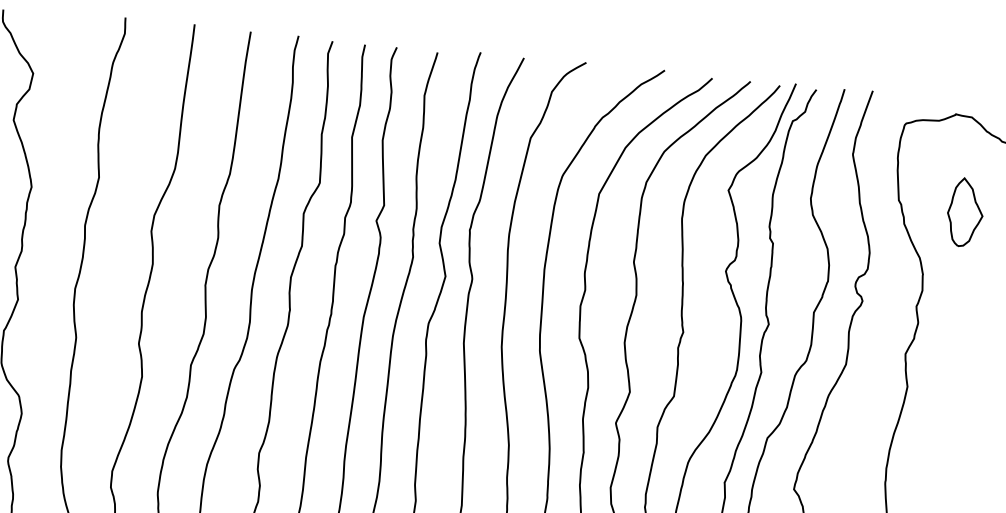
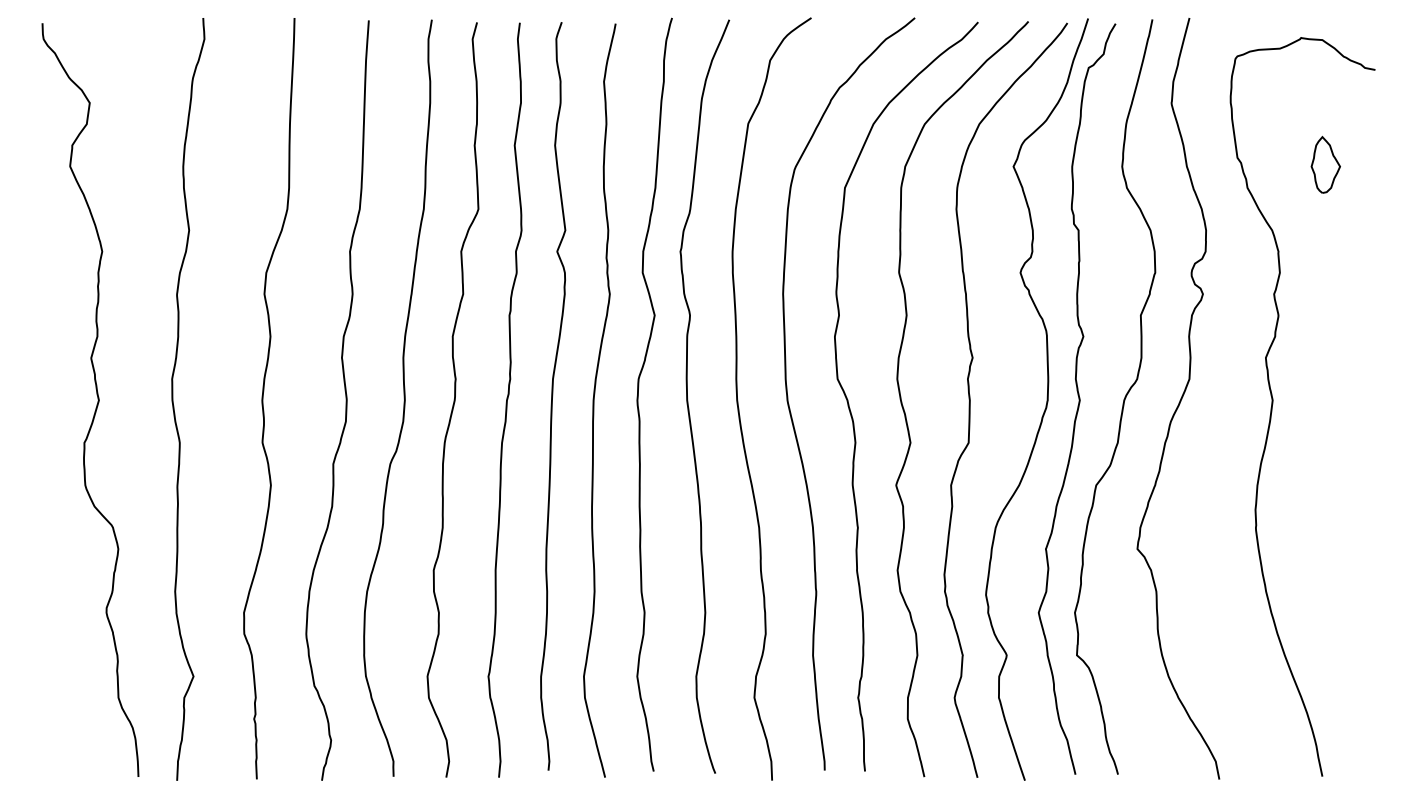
part: (965, 211) -> (1325, 164), size x0.62

